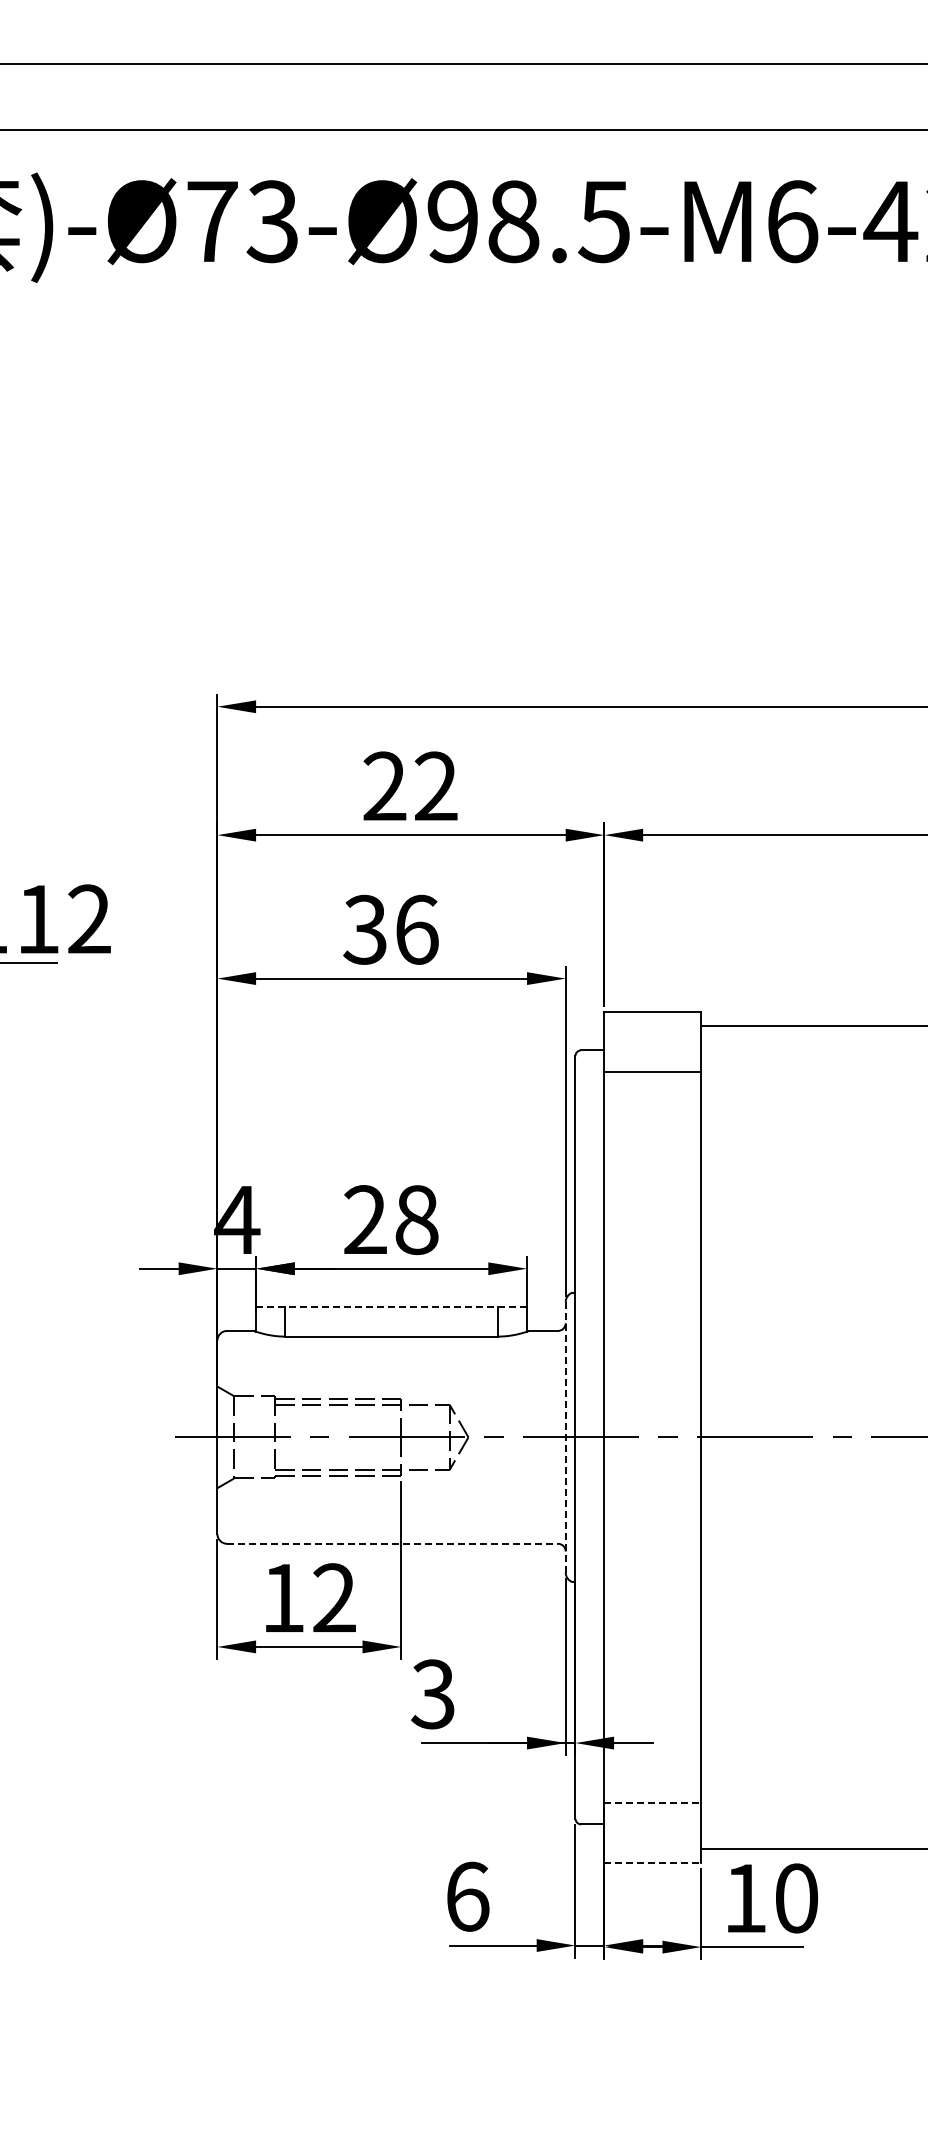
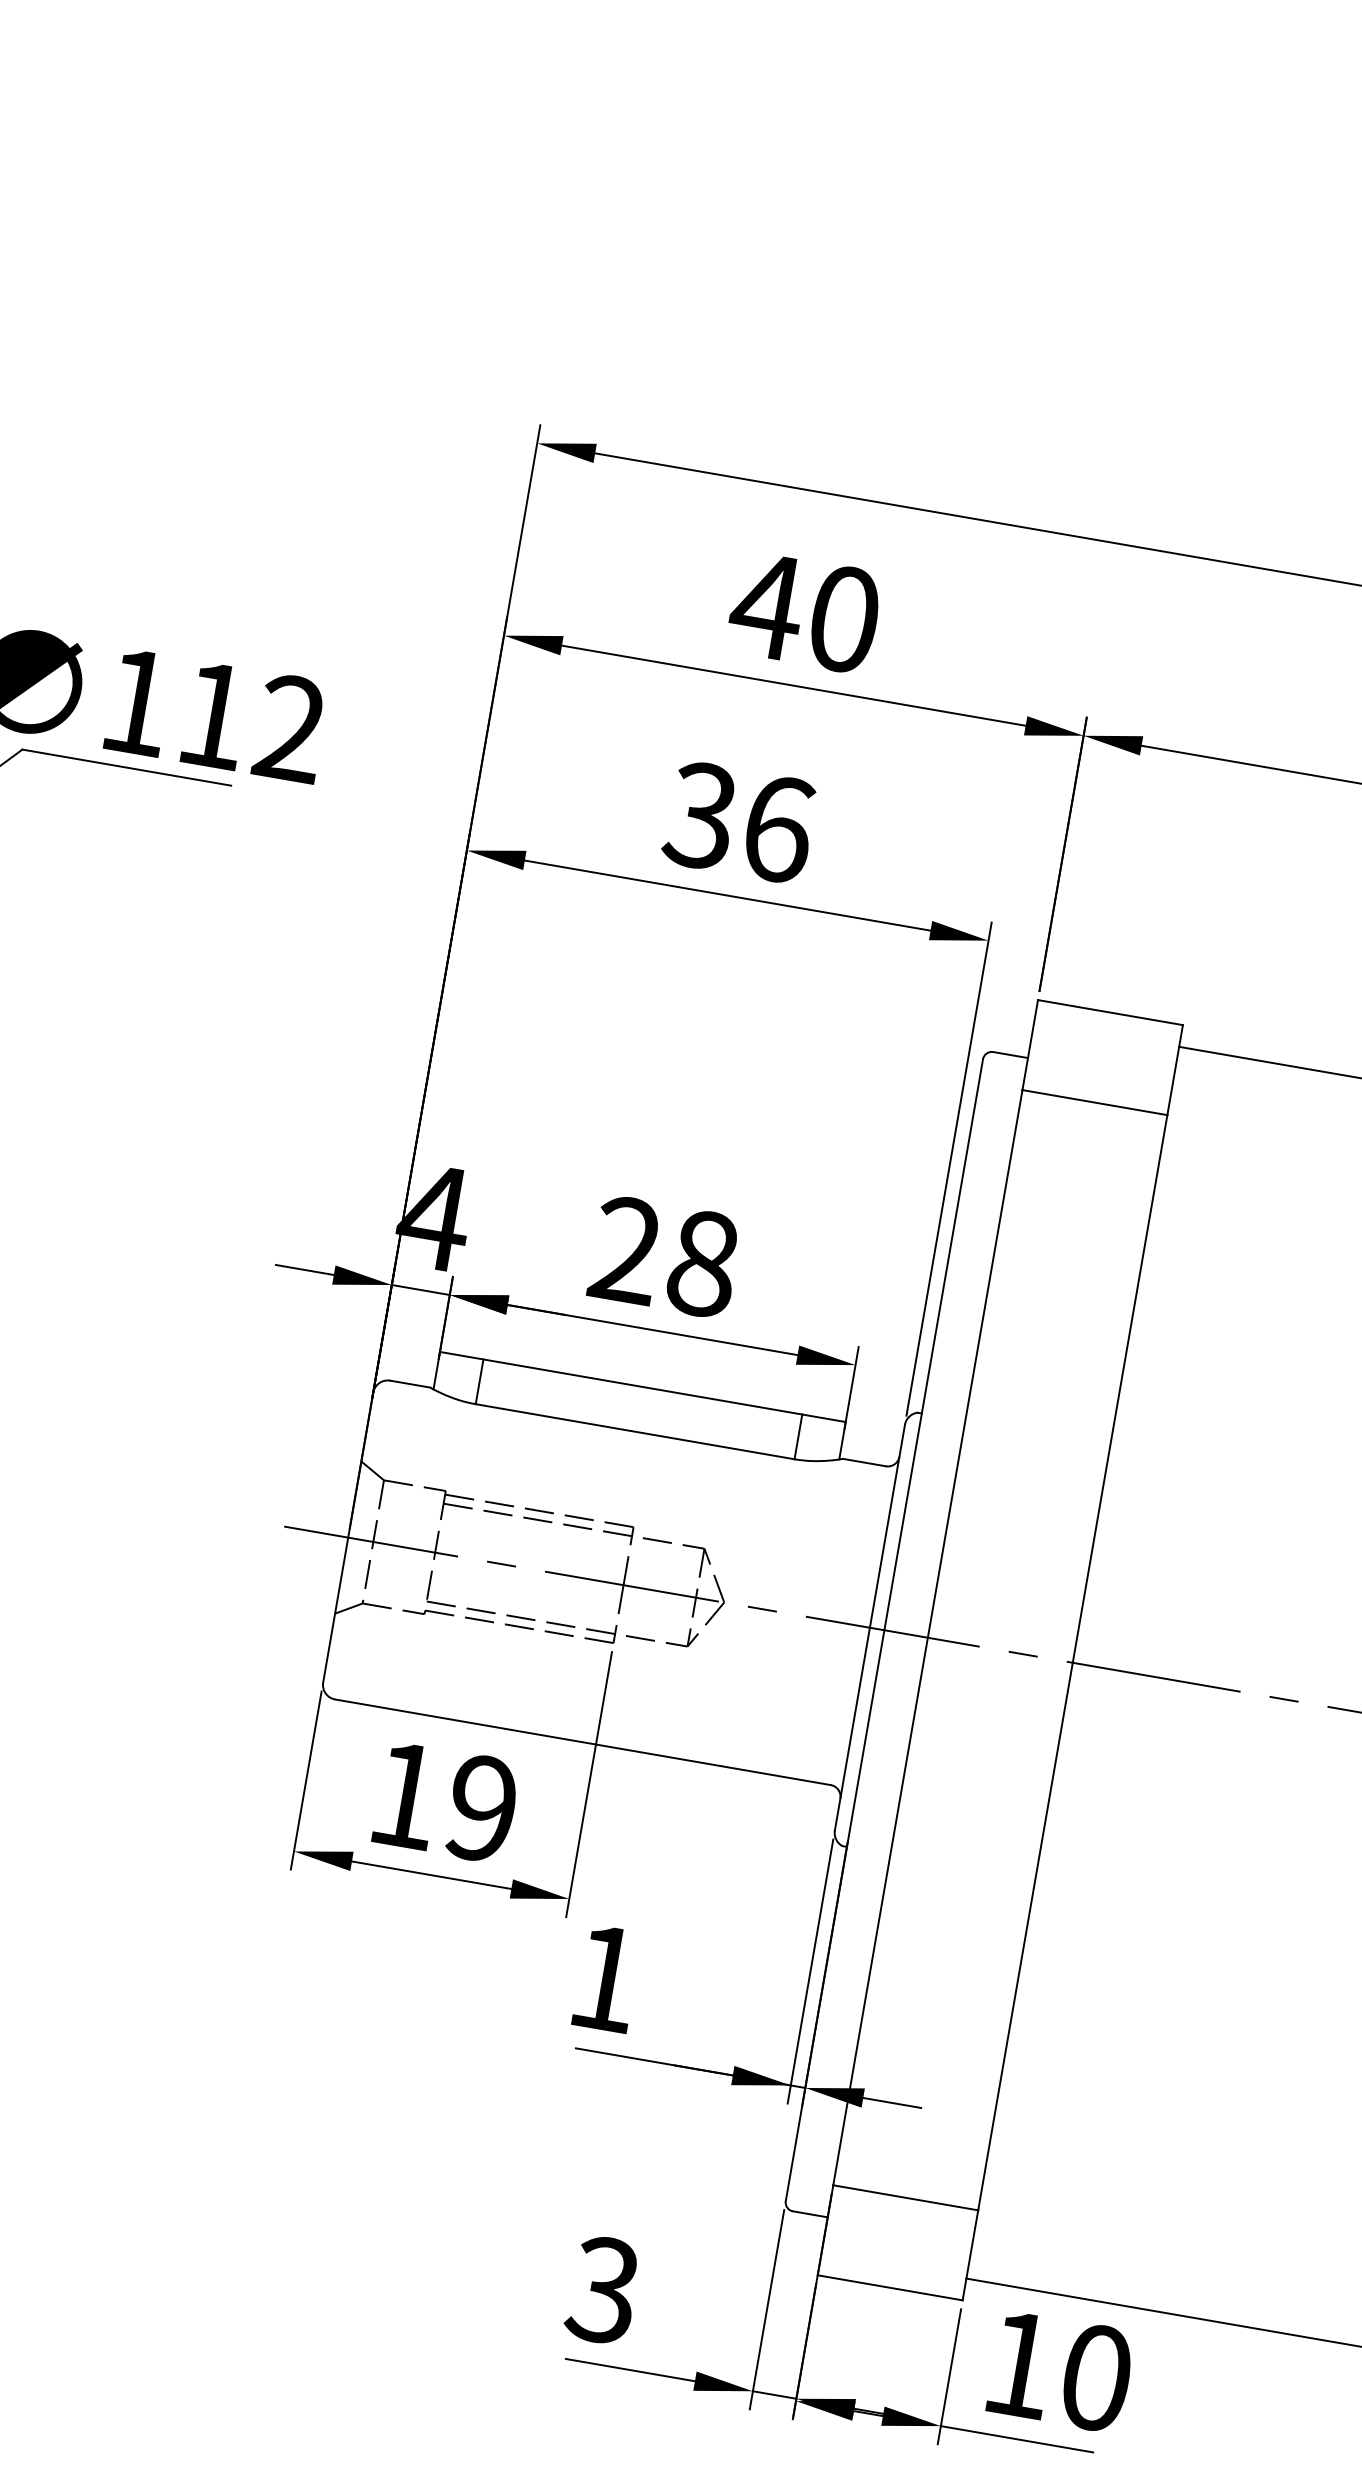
text: (409, 786) -> (804, 612), 22 -> 40
line: (391, 1306) -> (642, 1386), dashed -> solid
line: (565, 1436) -> (869, 1626), dashed -> solid
line: (393, 1543) -> (584, 1742), dashed -> solid
text: (334, 1598) -> (481, 1809), 12 -> 19
text: (432, 1694) -> (603, 1978), 3 -> 1
line: (653, 1803) -> (906, 2198), dashed -> solid
line: (653, 1863) -> (891, 2288), dashed -> solid
text: (467, 1896) -> (604, 2289), 6 -> 3

